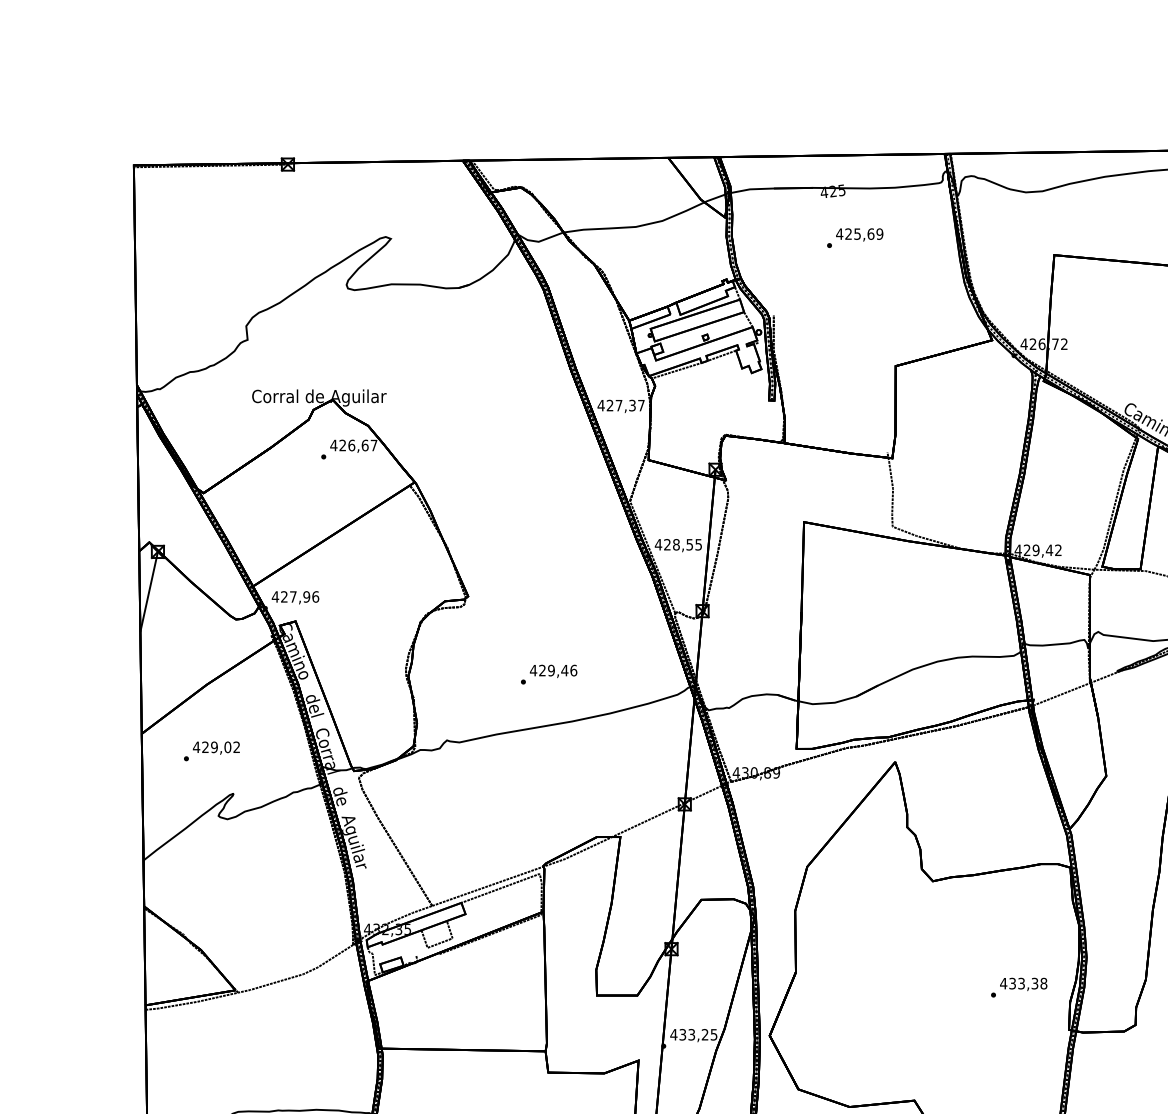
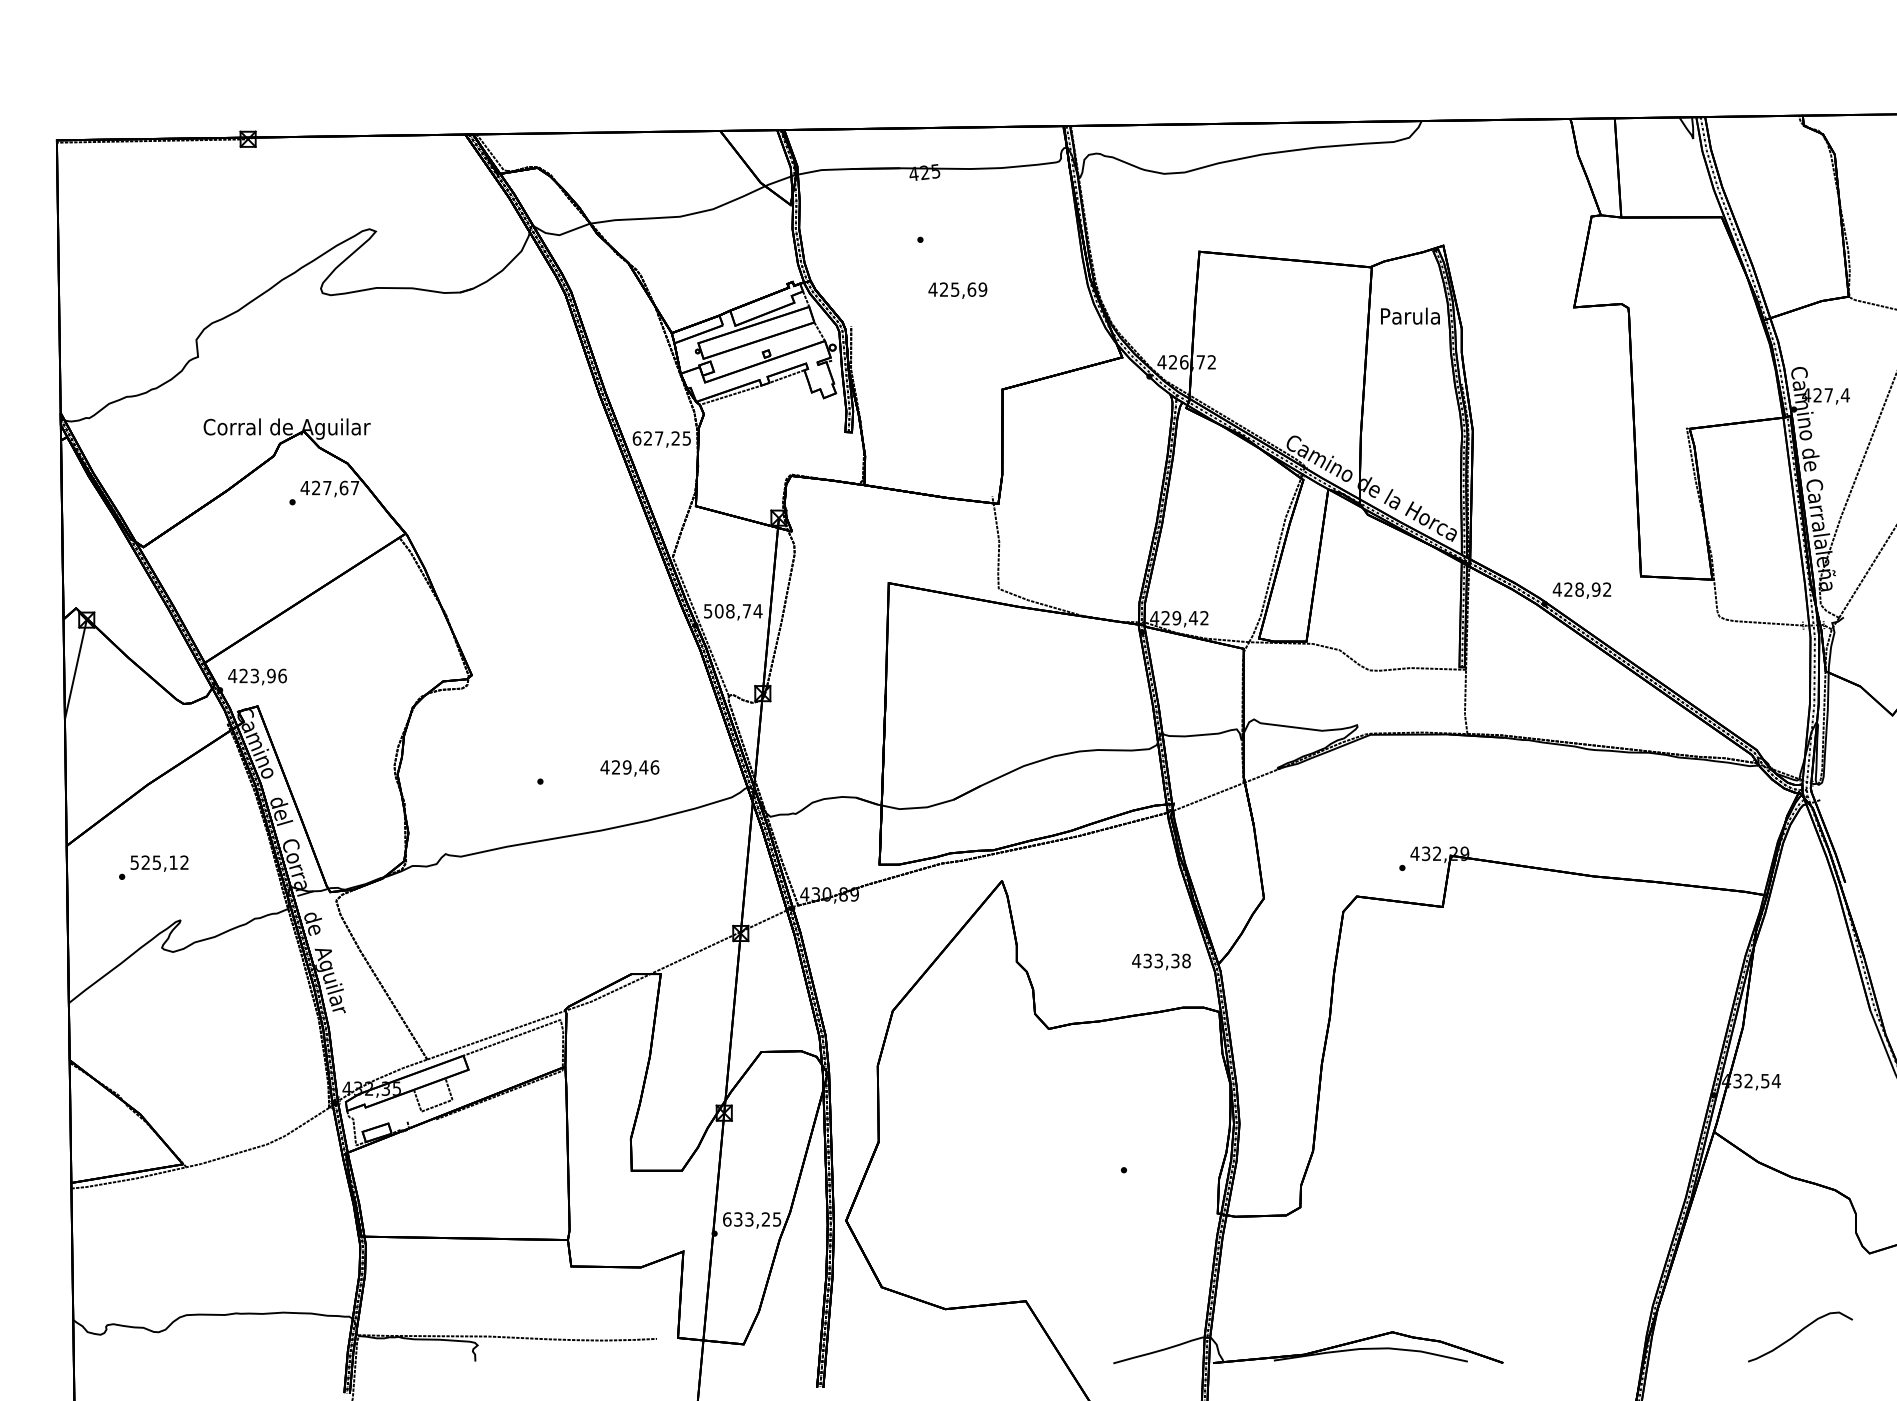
text: (859, 234) -> (957, 290), moved
text: (620, 405) -> (661, 438), 427,37 -> 627,25
text: (351, 445) -> (327, 487), 426,67 -> 427,67
text: (678, 544) -> (732, 611), 428,55 -> 508,74
text: (293, 596) -> (254, 675), 427,96 -> 423,96
text: (553, 671) -> (629, 768), moved
text: (211, 747) -> (153, 862), 429,02 -> 525,12
text: (1023, 984) -> (1161, 961), moved
text: (673, 1034) -> (726, 1219), 433,25 -> 633,25

